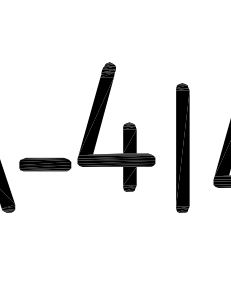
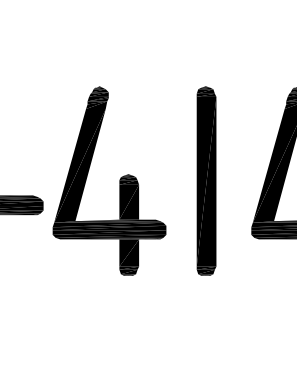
part: (123, 126) -> (119, 180), moved

